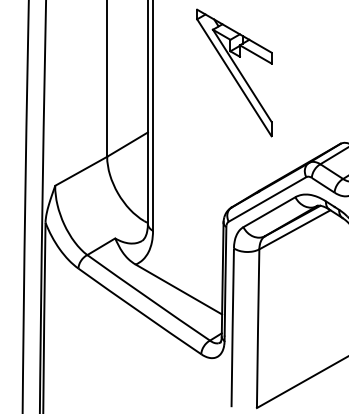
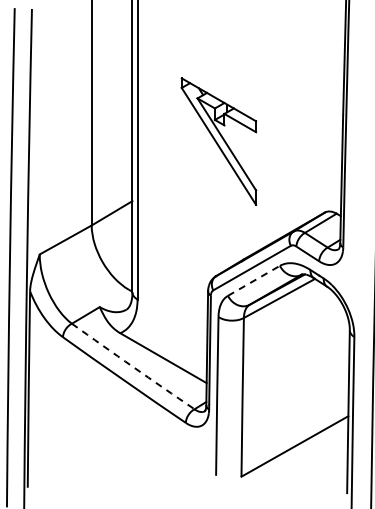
line: (268, 211) -> (253, 280), solid -> dashed
arc: (148, 297) -> (133, 366), solid -> dashed

